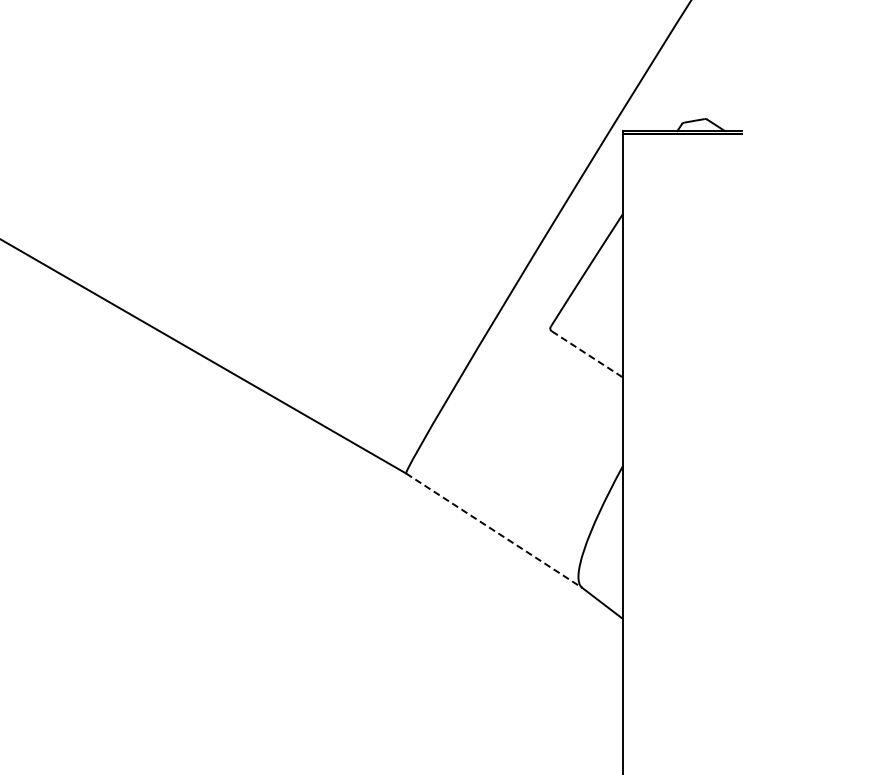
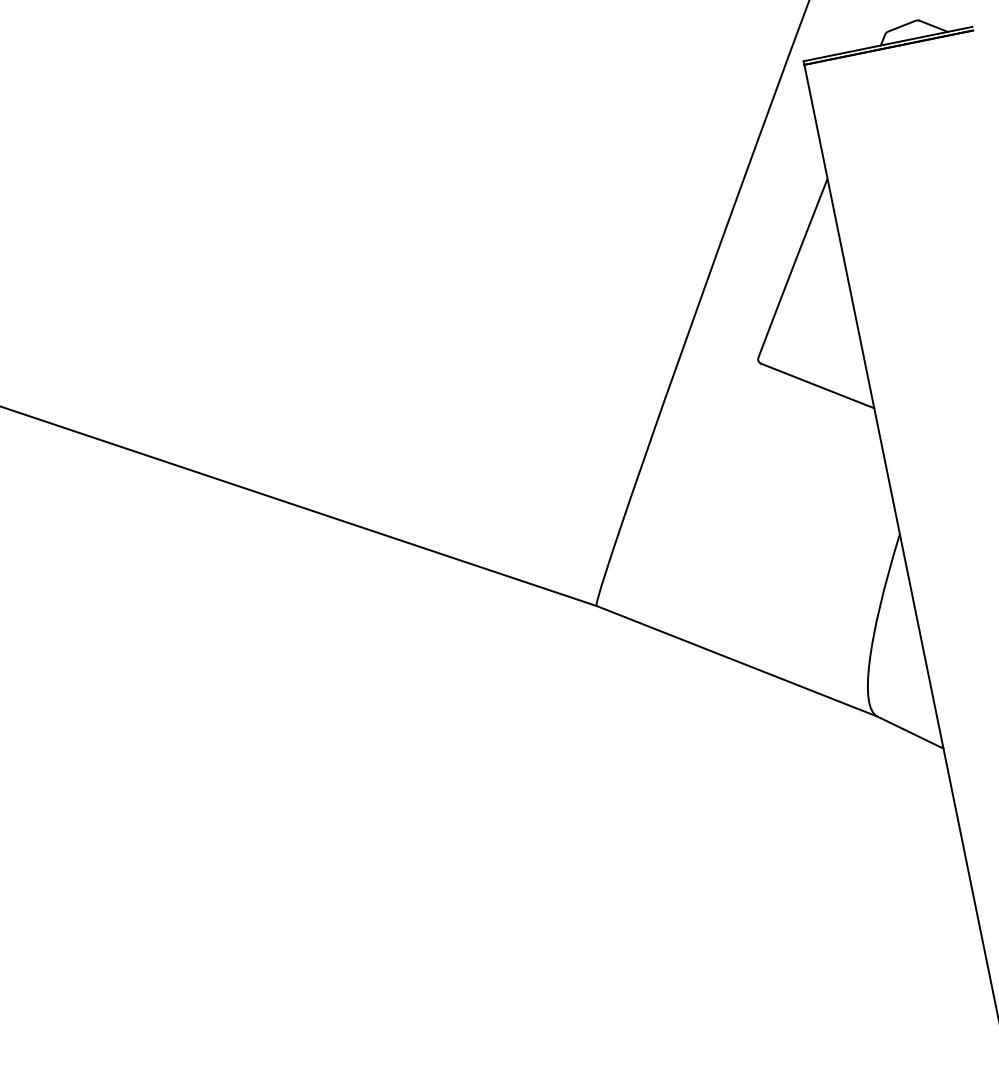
line: (587, 354) -> (818, 386), dashed -> solid
line: (494, 531) -> (737, 662), dashed -> solid

